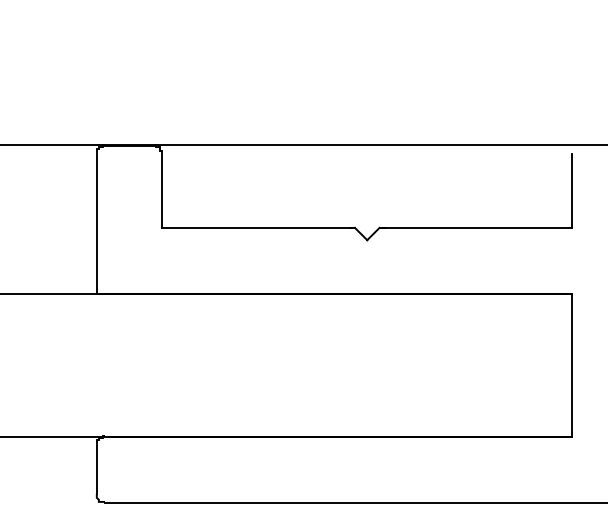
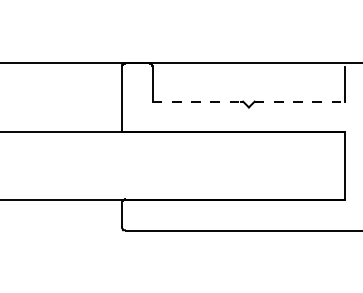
line: (259, 227) -> (198, 101), solid -> dashed
line: (477, 227) -> (300, 101), solid -> dashed

